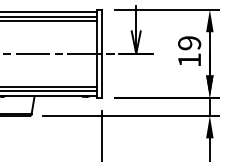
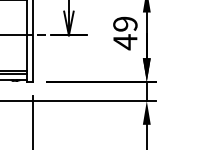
text: (189, 59) -> (125, 41), 19 -> 49

